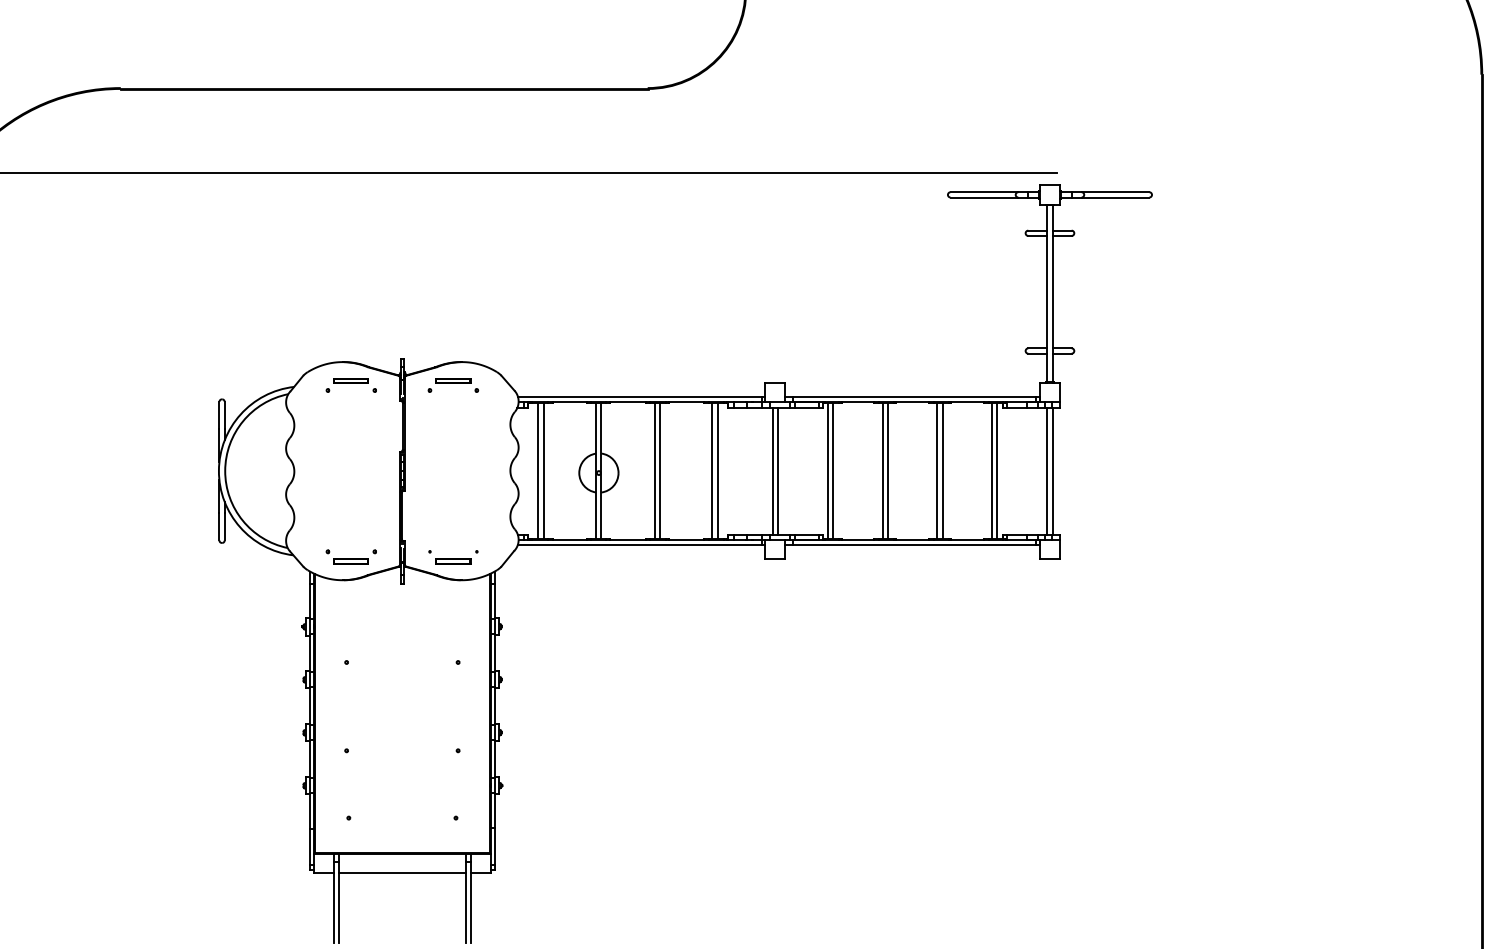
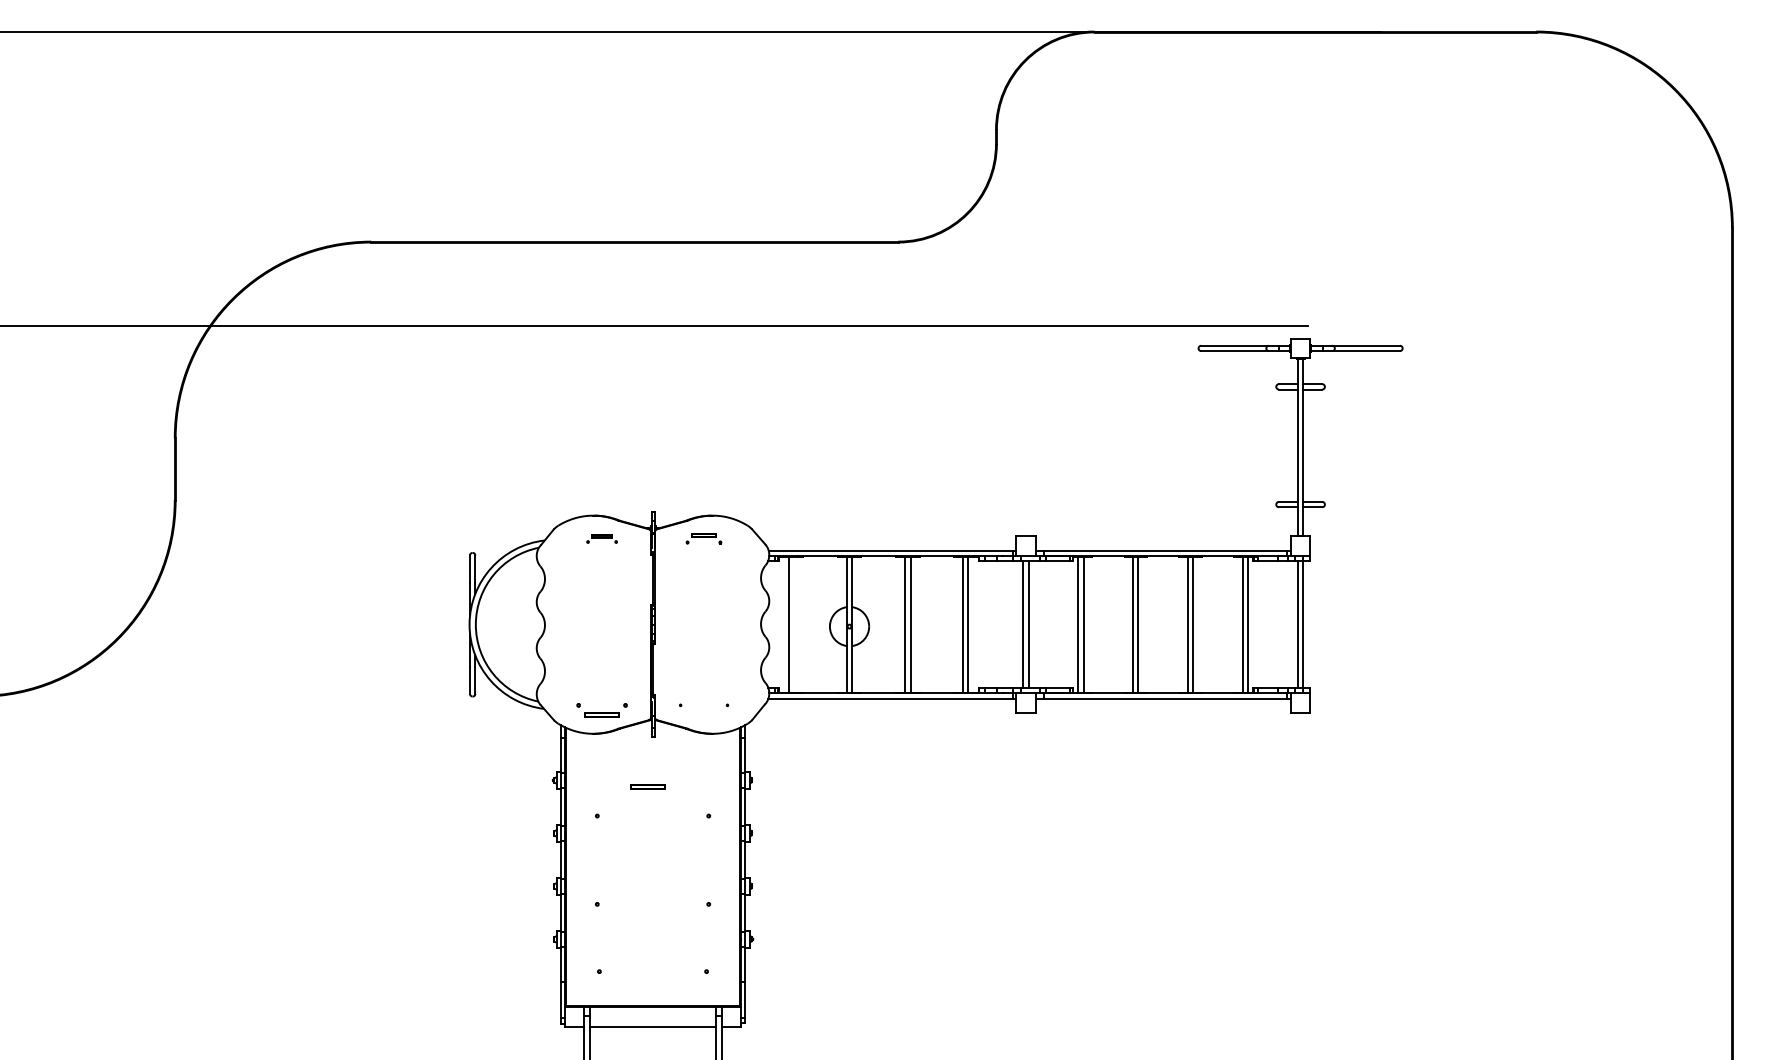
part: (350, 384) -> (601, 538), size x0.6
part: (452, 384) -> (703, 538), size x0.7
line: (543, 470) -> (794, 624), removed
part: (452, 560) -> (647, 786), moved

